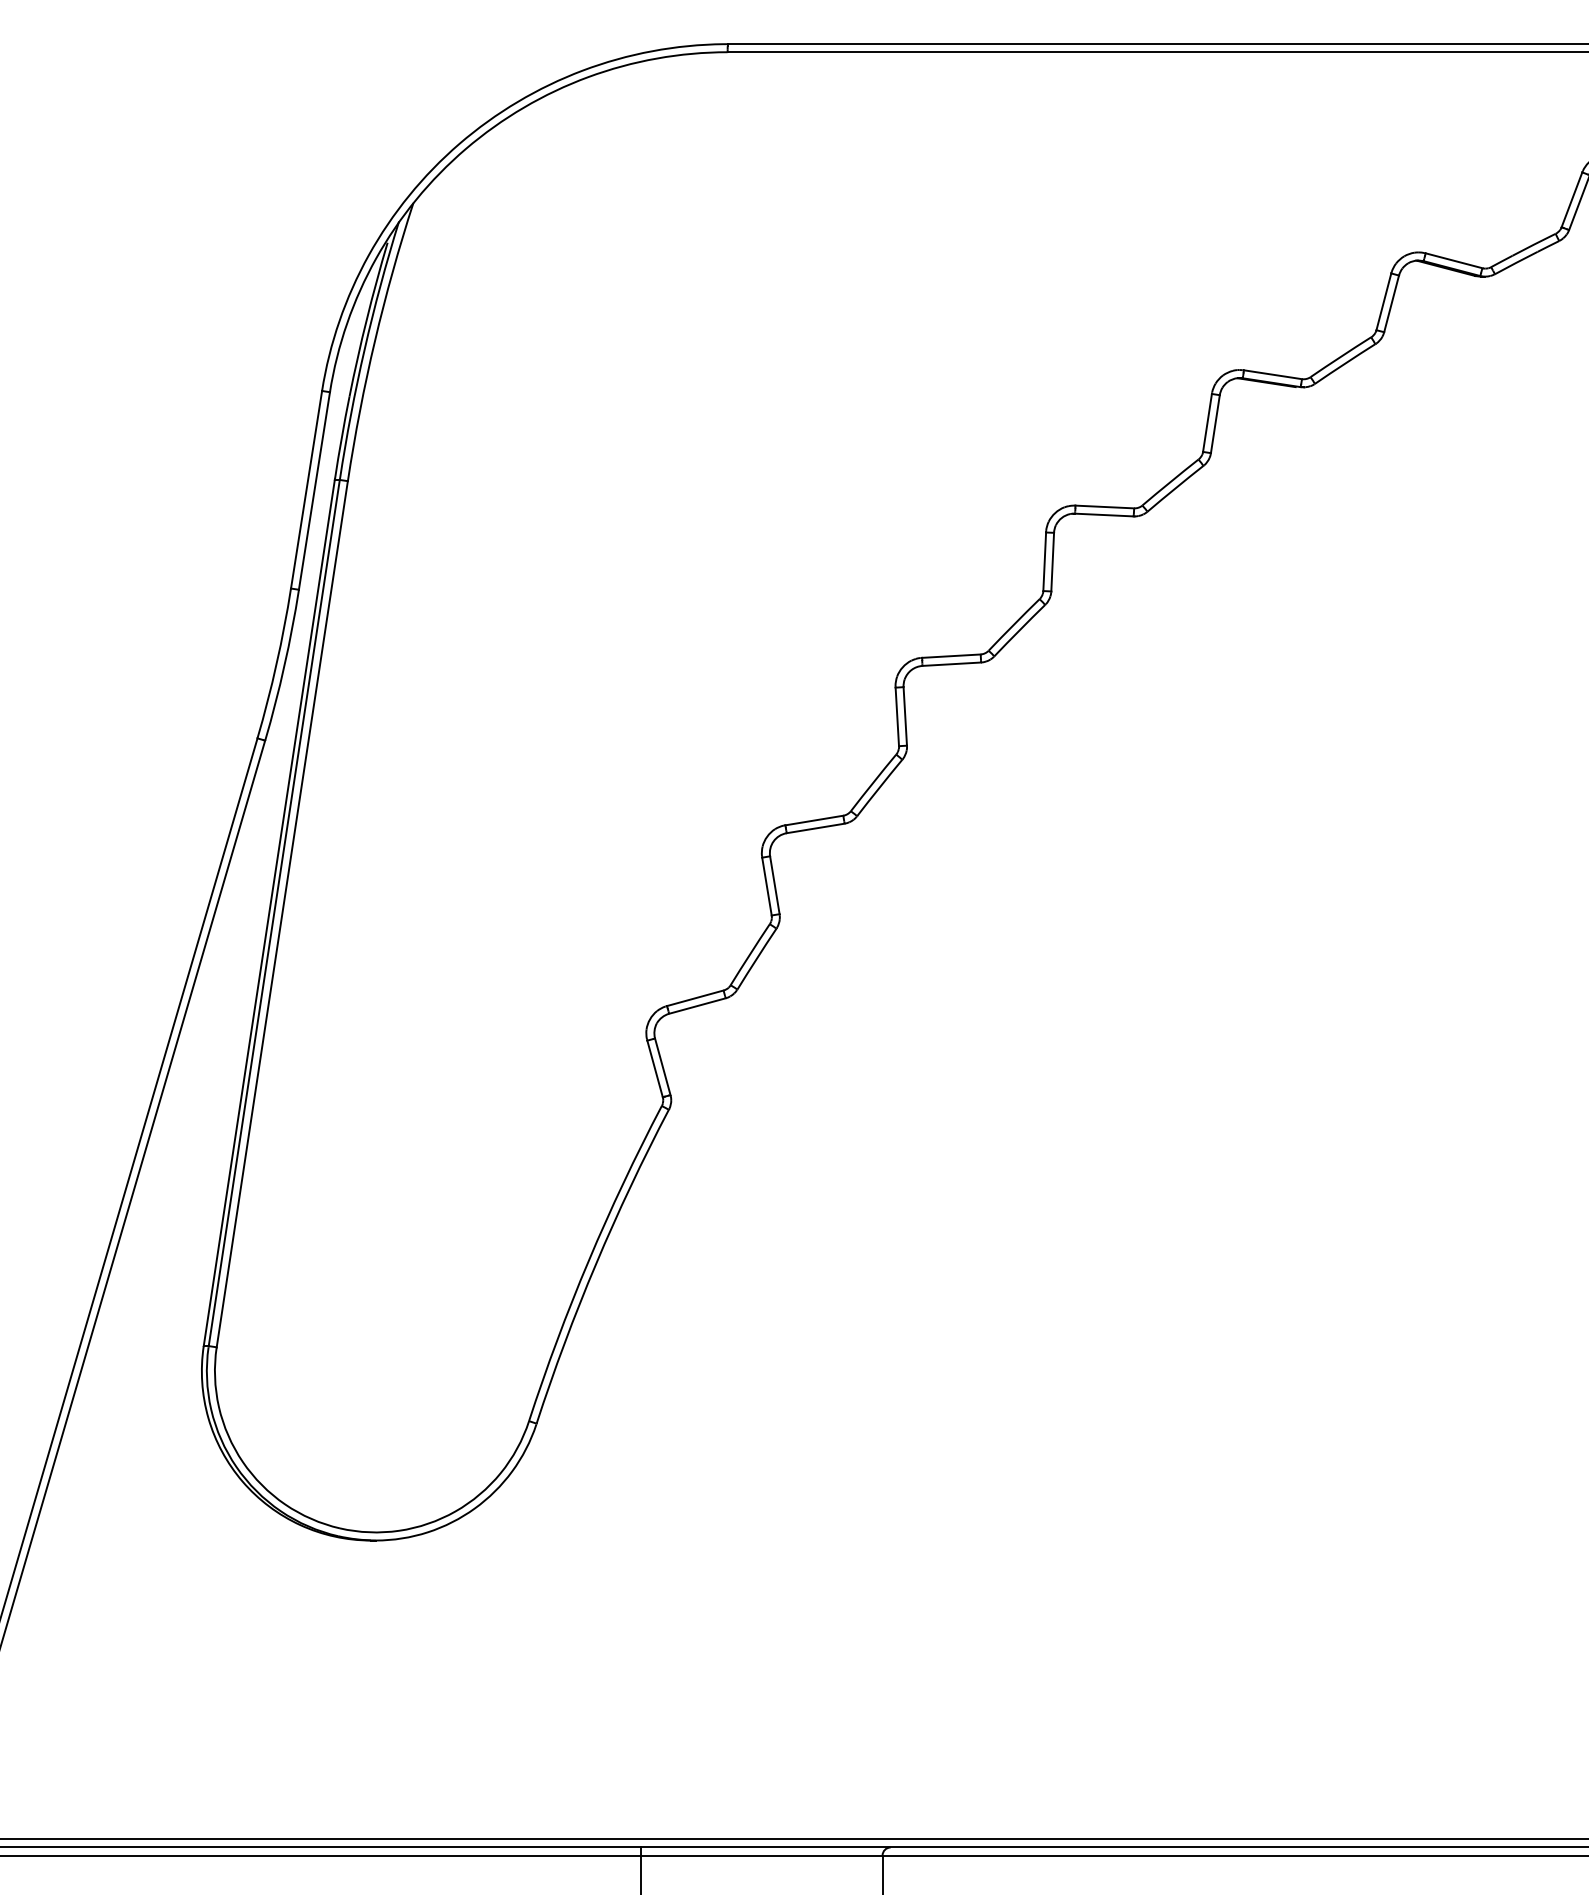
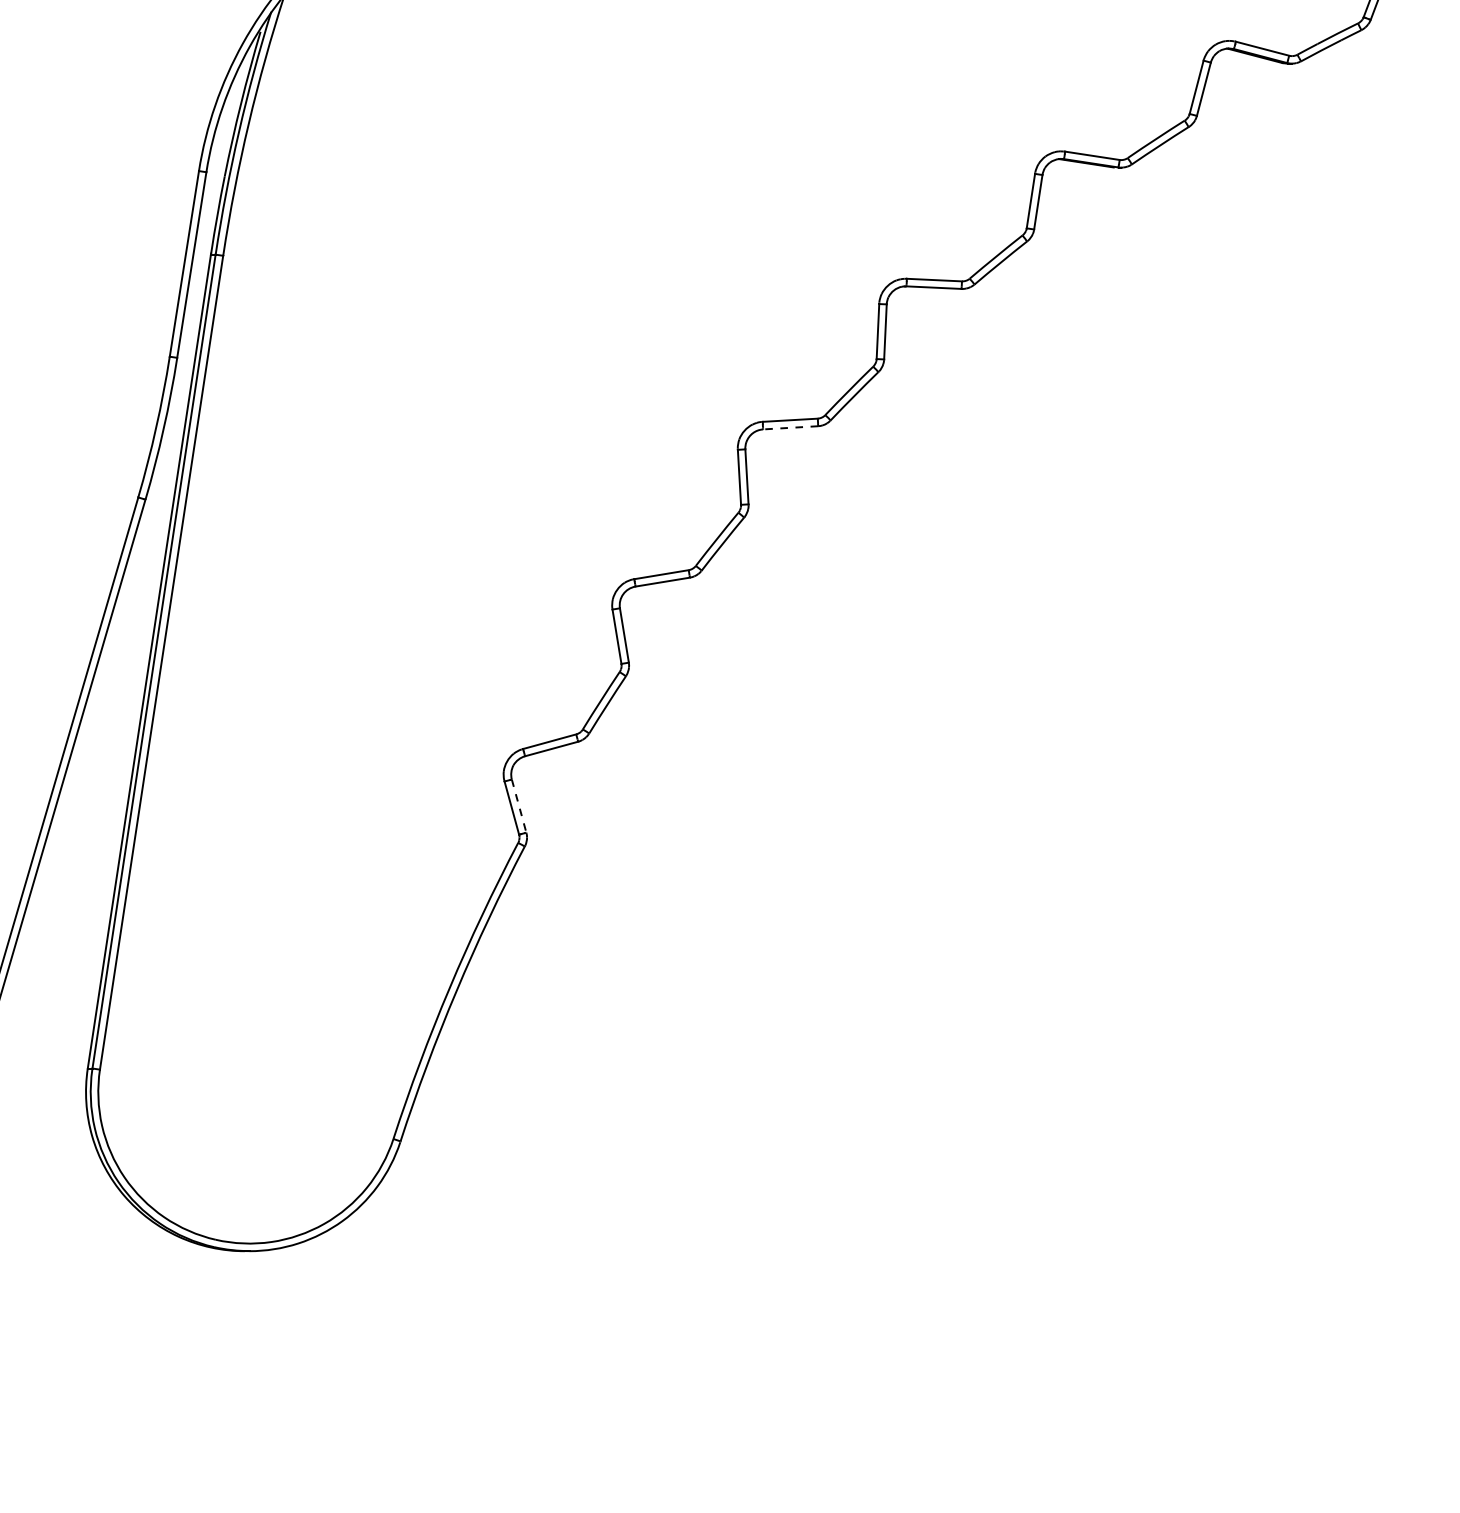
line: (951, 664) -> (790, 428), solid -> dashed
line: (662, 1067) -> (518, 806), solid -> dashed

